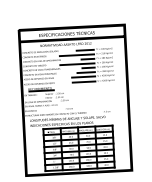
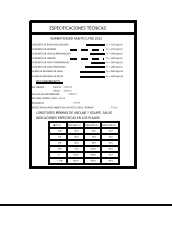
line: (77, 55) -> (87, 49), solid -> dashed
line: (78, 64) -> (87, 58), solid -> dashed

